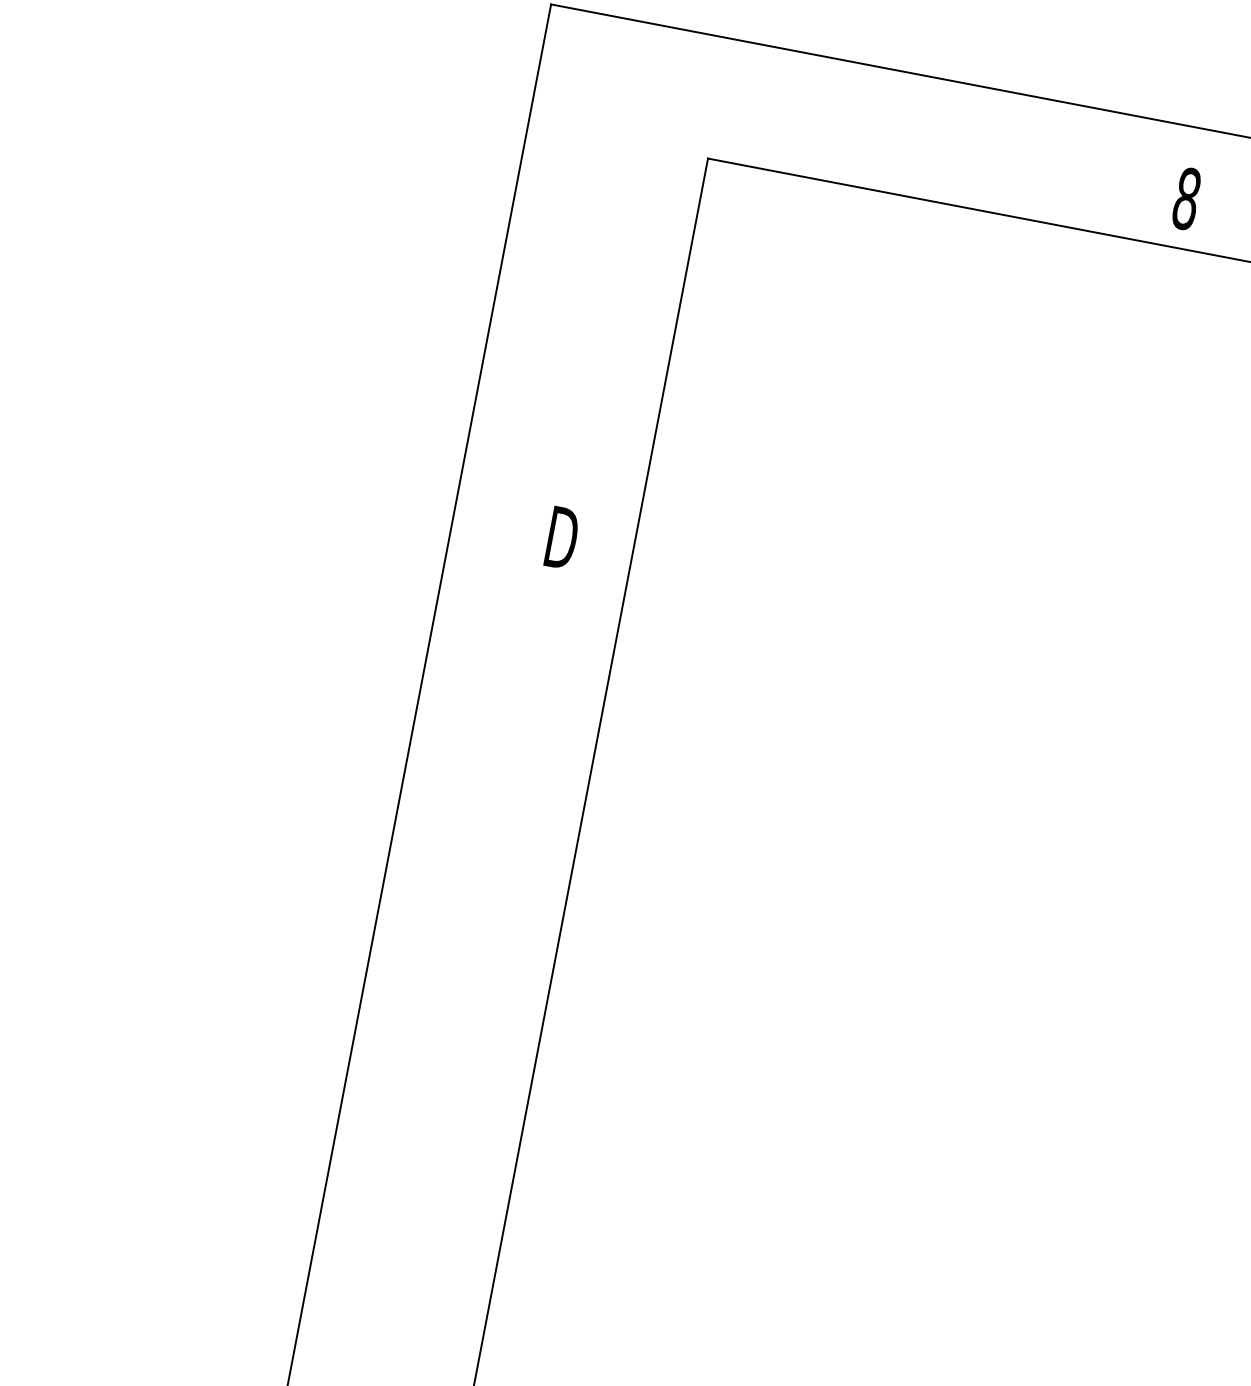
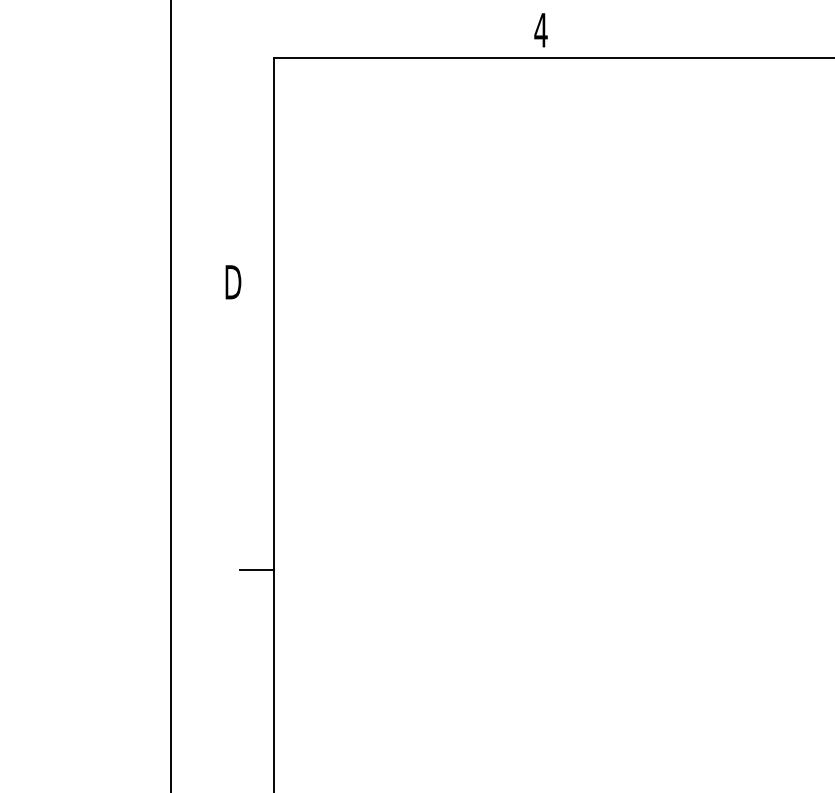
text: (1186, 197) -> (540, 29), 8 -> 4
line: (506, 1051) -> (256, 570), added

